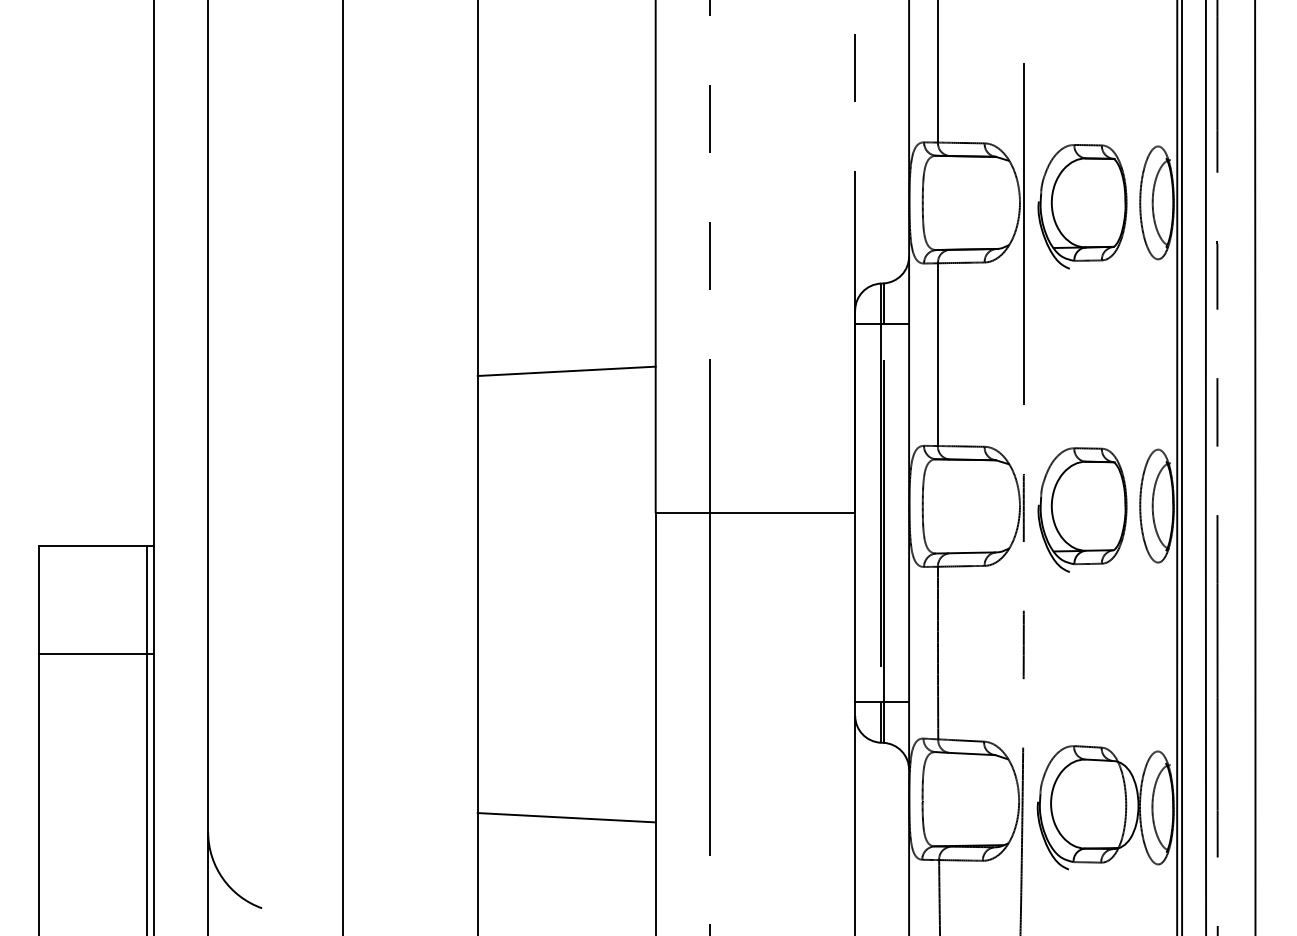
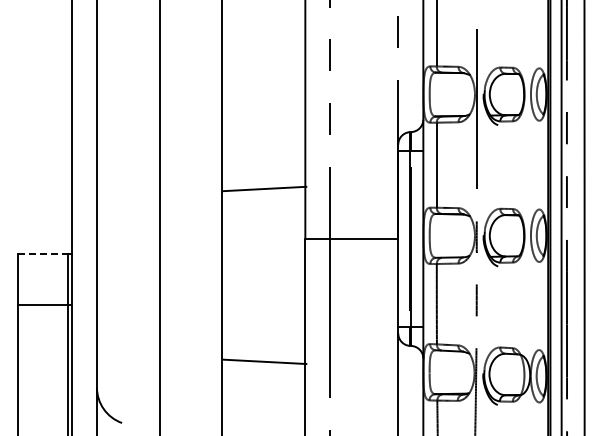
line: (565, 370) -> (264, 188), moved
line: (93, 546) -> (43, 254), solid -> dashed
line: (565, 816) -> (264, 361), moved

